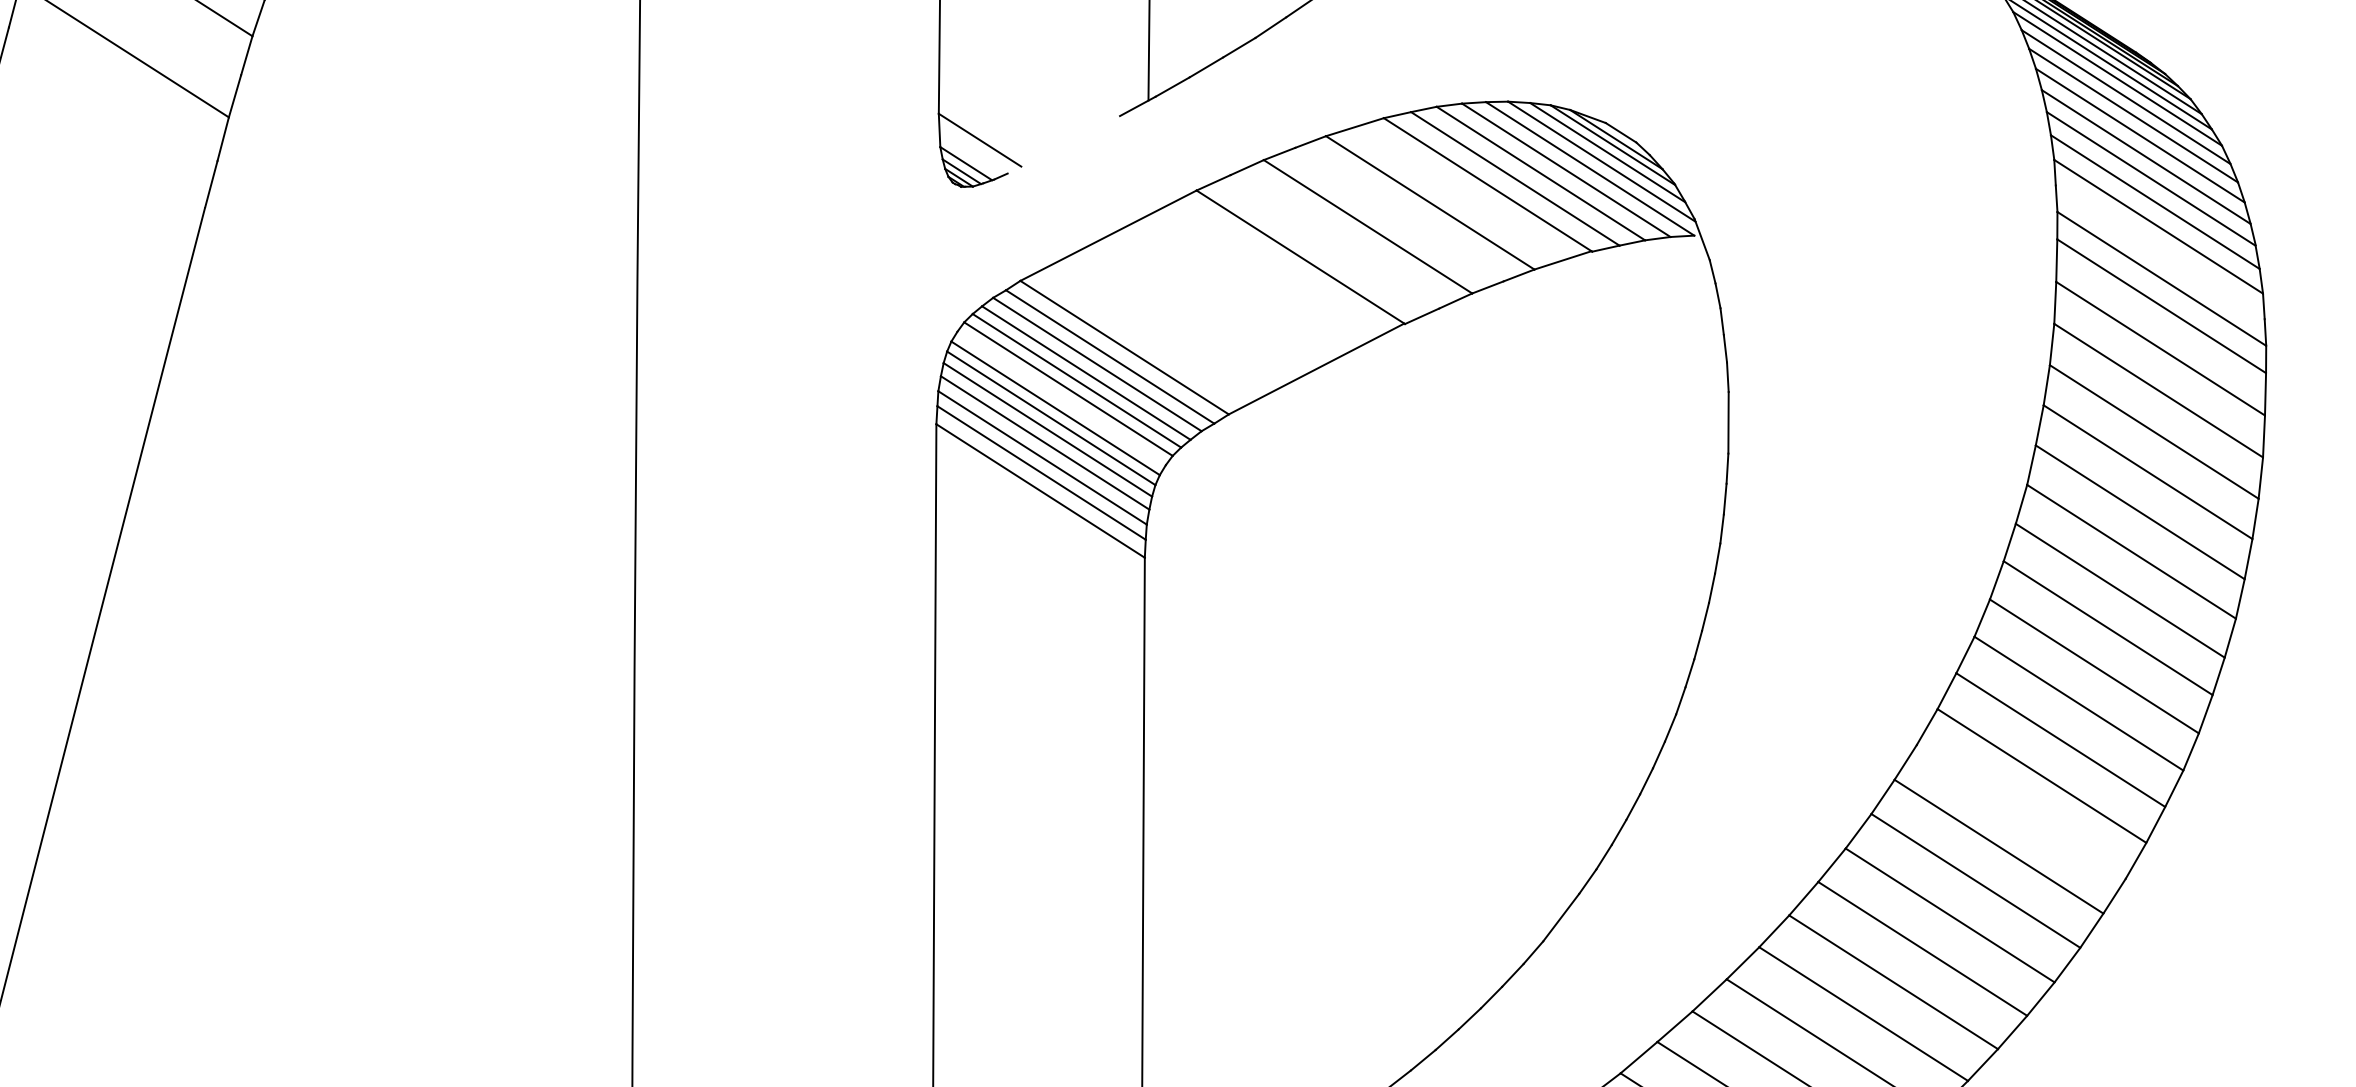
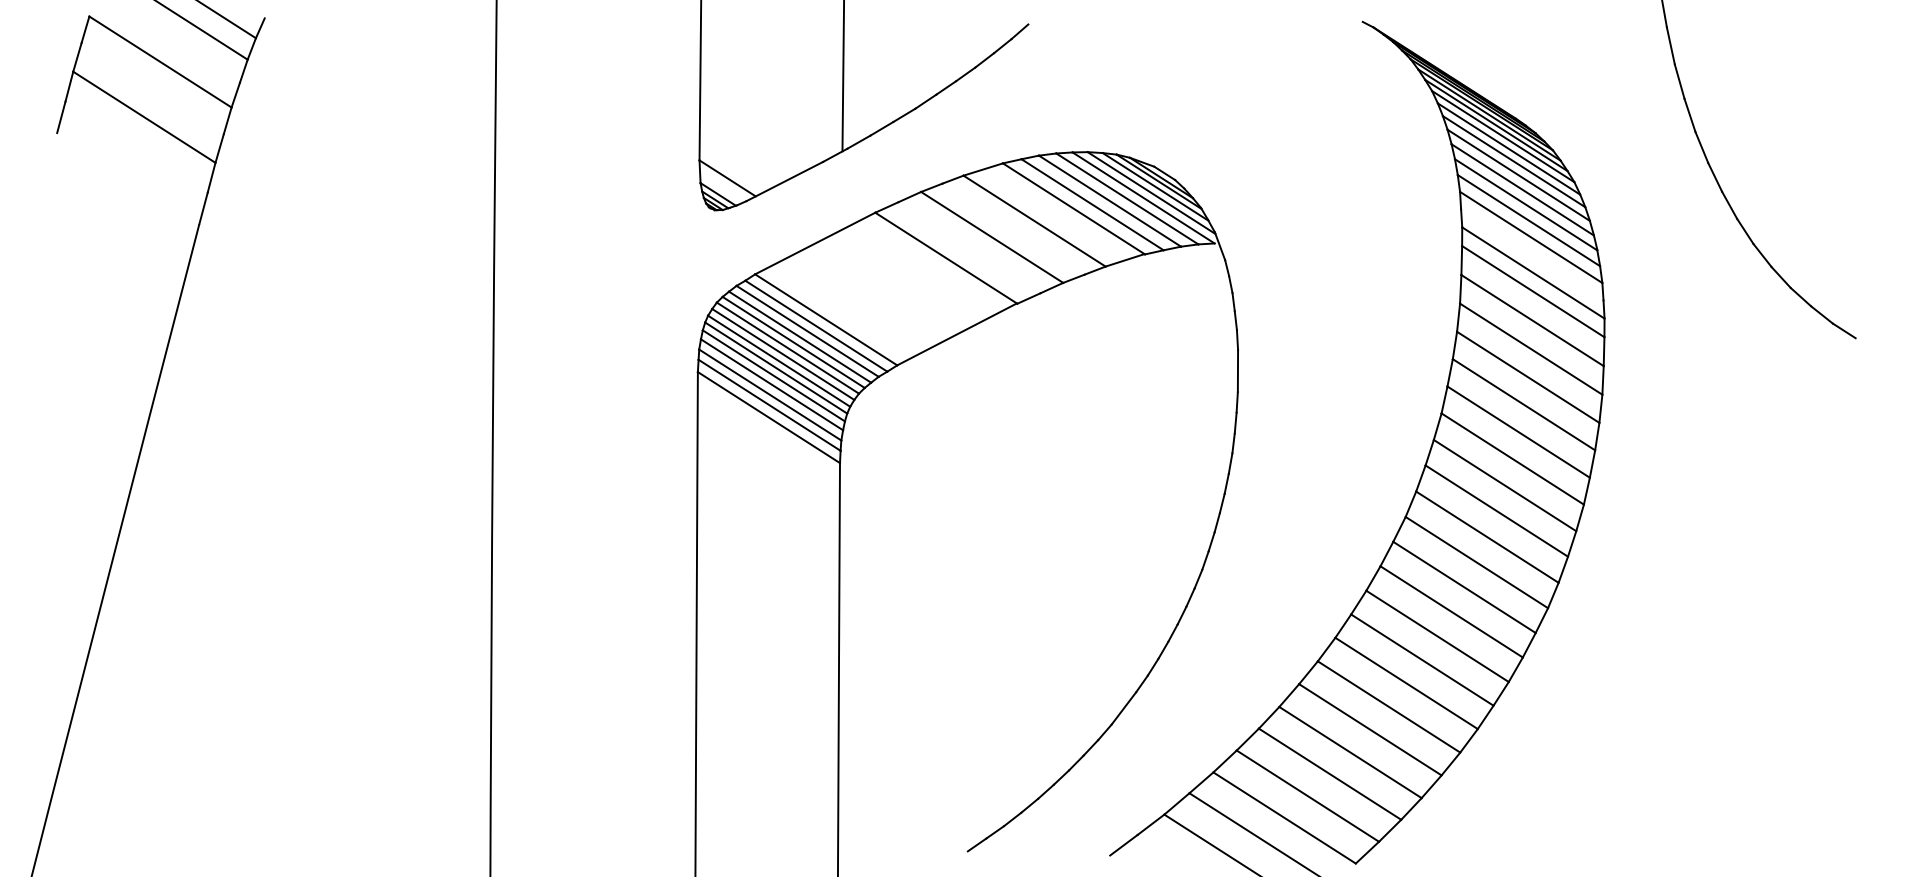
line: (1063, 144) -> (784, 181), added
line: (1061, 398) -> (783, 354), added
line: (2021, 810) -> (1437, 635), added

